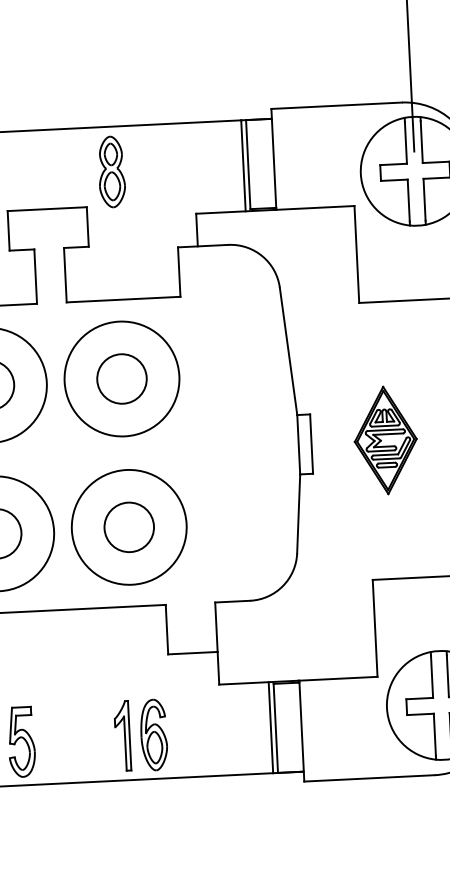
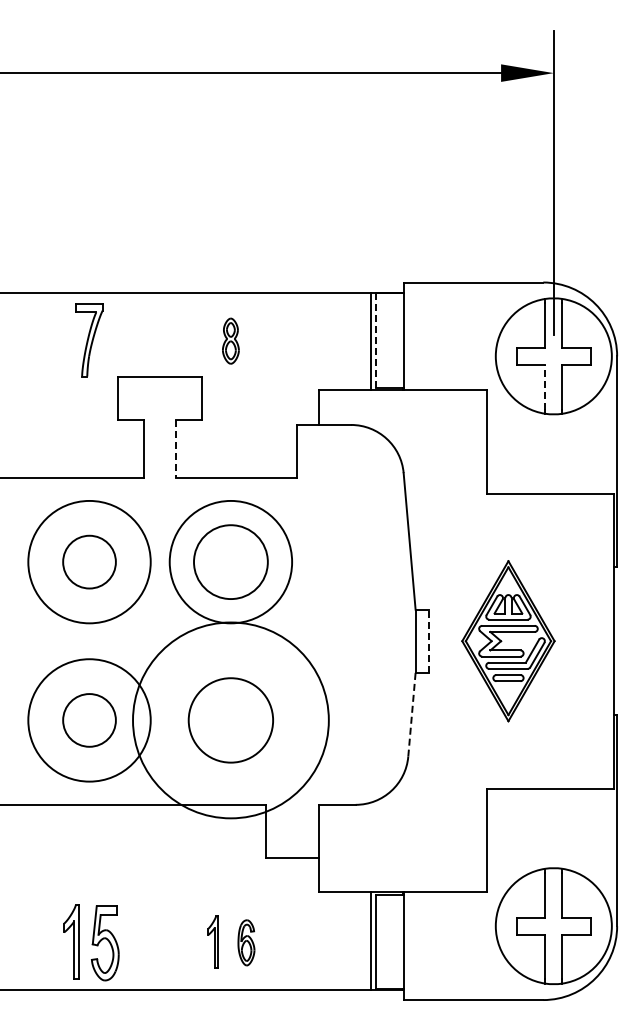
line: (248, 164) -> (376, 340), solid -> dashed
part: (111, 171) -> (230, 340), size x0.6
line: (408, 199) -> (545, 386), solid -> dashed
line: (65, 275) -> (176, 449), solid -> dashed
circle: (121, 378) -> (230, 561), size x1.4
part: (385, 440) -> (508, 641), size x1.4
line: (311, 444) -> (429, 641), solid -> dashed
line: (298, 514) -> (411, 715), solid -> dashed
circle: (128, 527) -> (230, 720), size x1.6
circle: (128, 527) -> (230, 720), size x1.6
part: (154, 734) -> (246, 942), size x0.6
part: (123, 735) -> (213, 941), size x0.7

